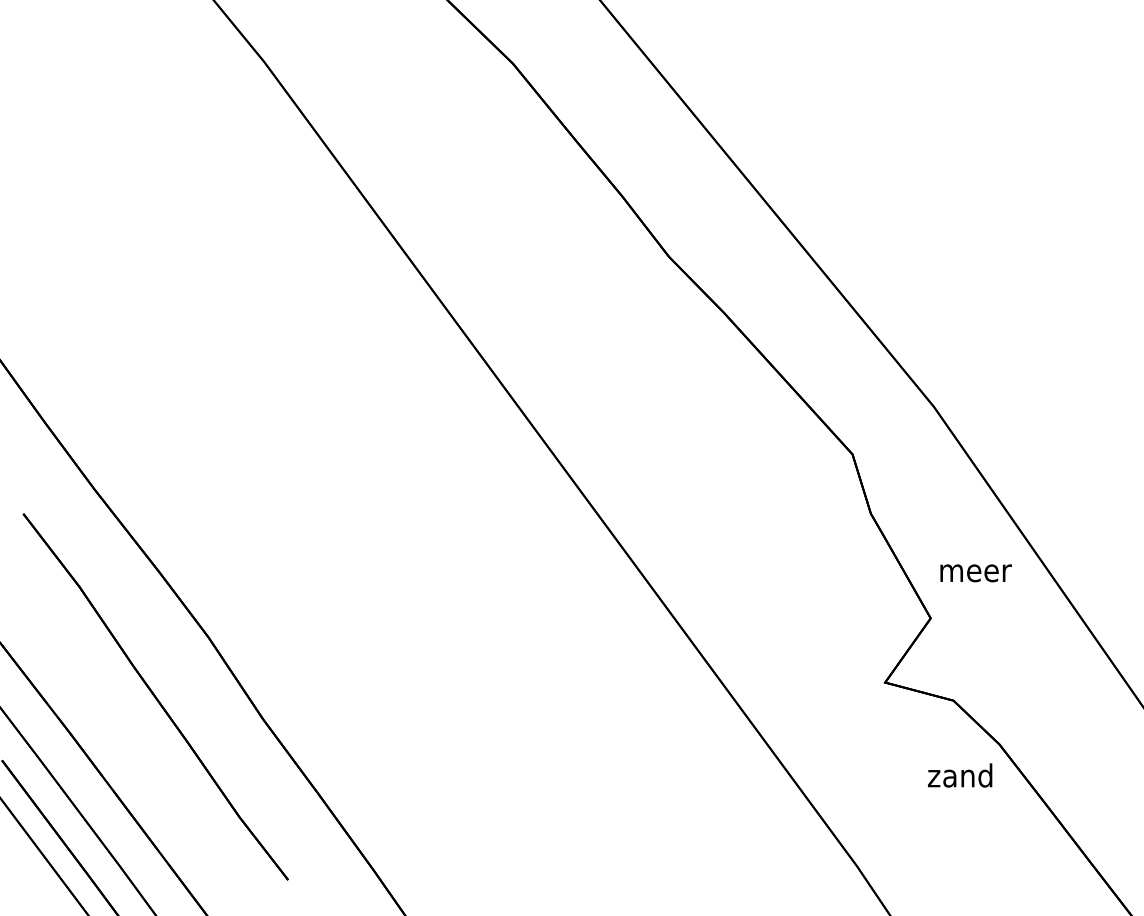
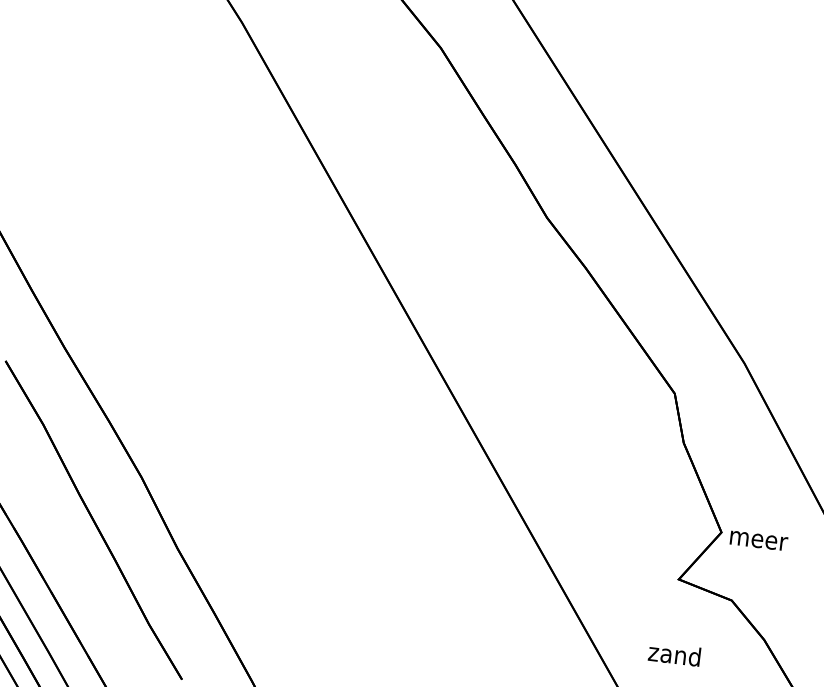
text: (975, 573) -> (758, 541), moved
text: (960, 775) -> (674, 654), moved

